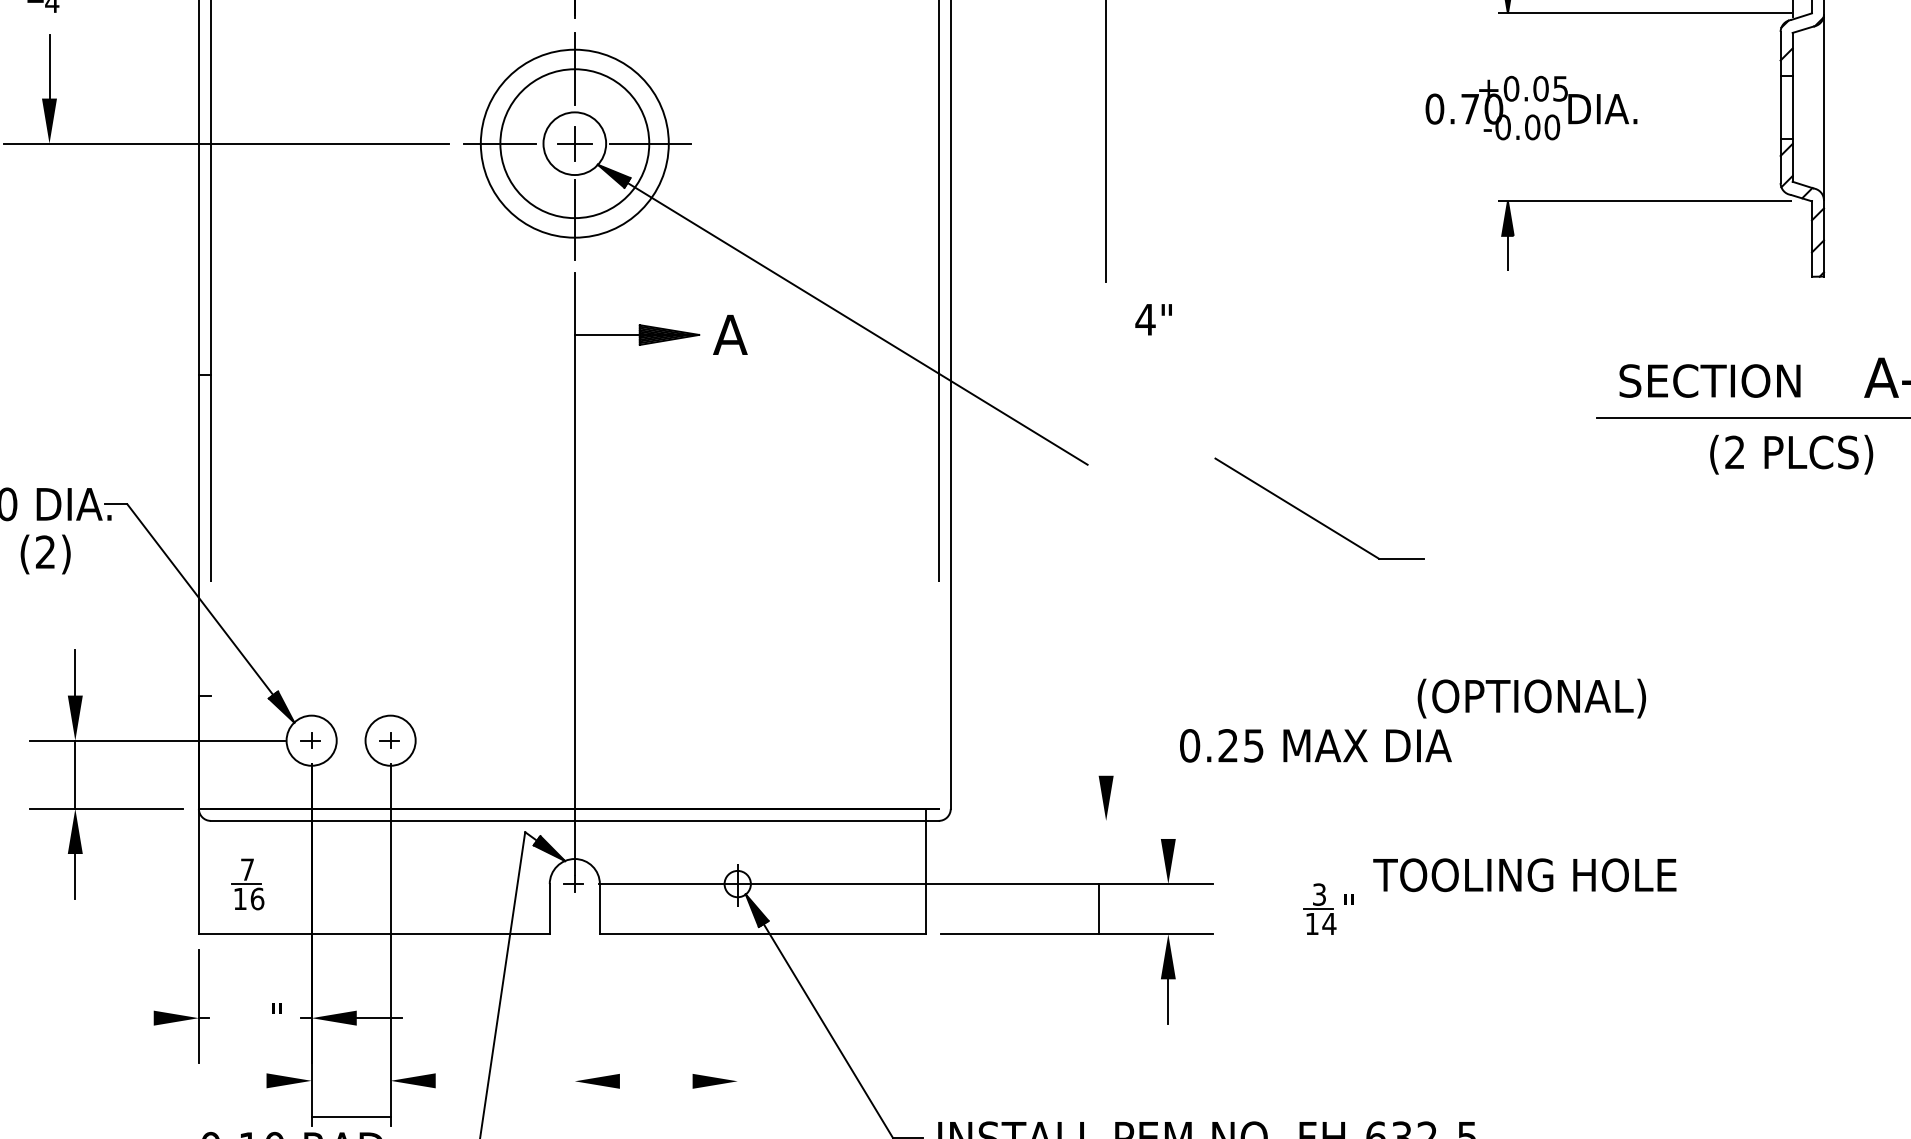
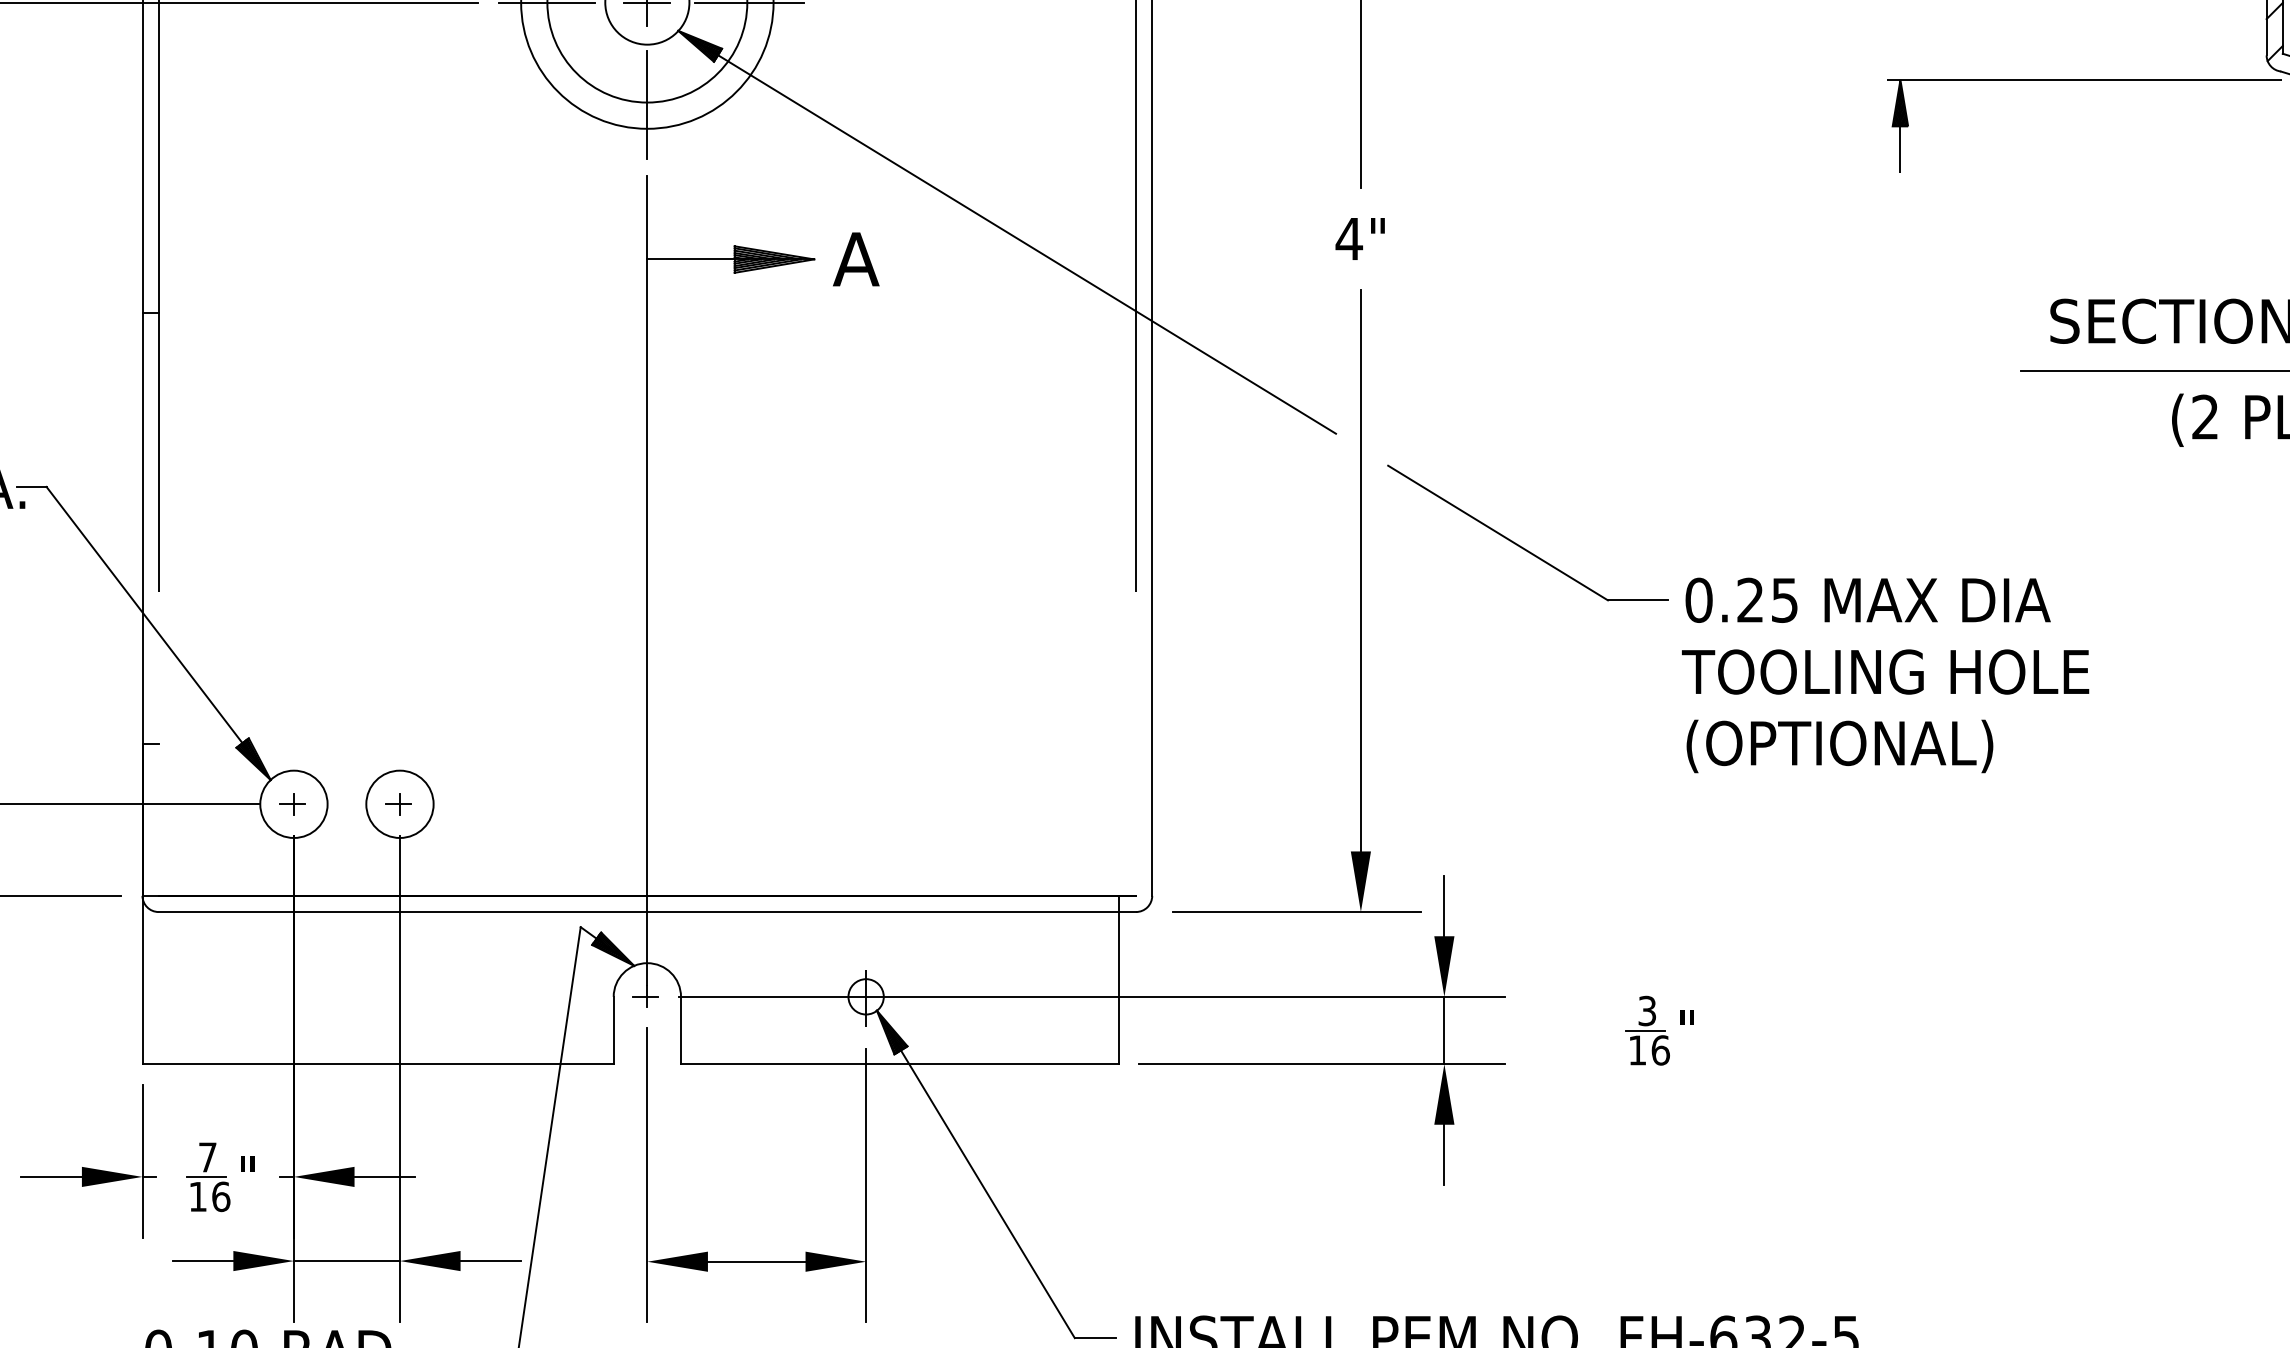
text: (1153, 319) -> (1359, 238), moved
part: (1312, 516) -> (1518, 543), moved
line: (1106, 566) -> (1361, 570), added
text: (1531, 698) -> (1839, 746), moved
text: (1315, 745) -> (1867, 599), moved
line: (1168, 815) -> (1444, 904), added
line: (1058, 820) -> (1296, 911), added
text: (1524, 875) -> (1885, 672), moved
part: (247, 884) -> (207, 1177), moved
line: (1099, 909) -> (1444, 1030), moved
text: (1329, 923) -> (1660, 1049), 14 -> 16
line: (574, 1016) -> (646, 1174), added
line: (130, 1018) -> (50, 1177), added
line: (737, 1024) -> (865, 1185), added
line: (243, 1080) -> (202, 1260), added
line: (457, 1080) -> (489, 1260), added
line: (655, 1081) -> (755, 1261), added
line: (350, 1116) -> (346, 1260), moved

